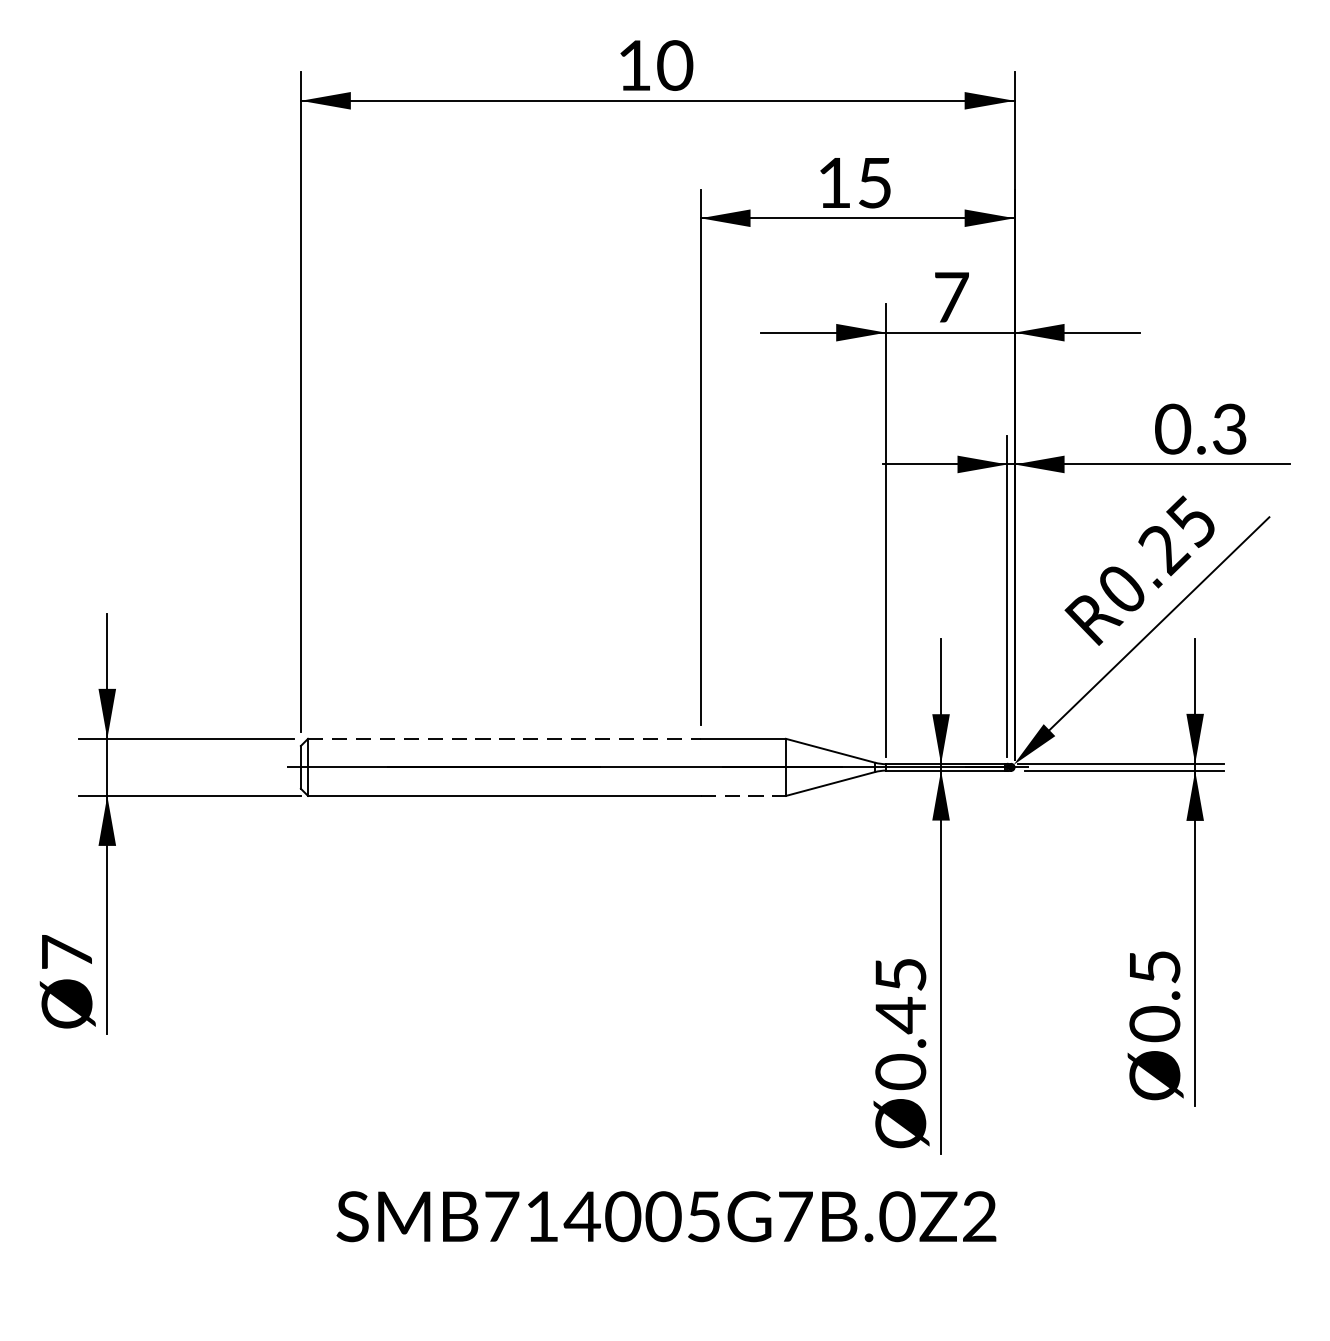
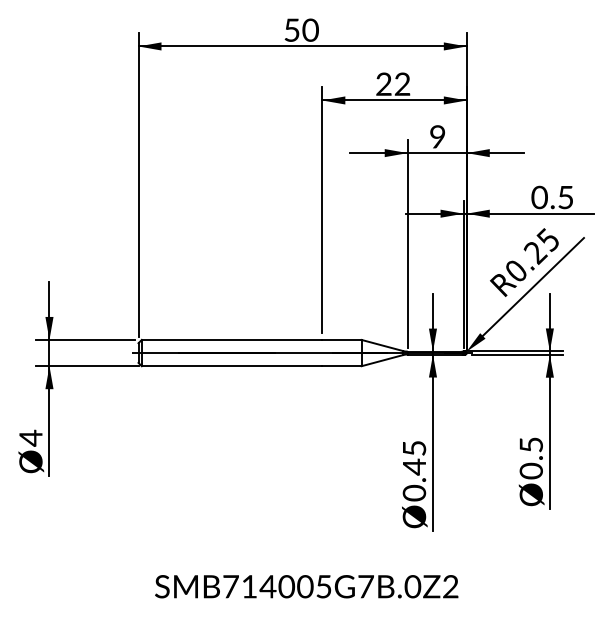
text: (633, 63) -> (291, 29), 10 -> 50
text: (855, 181) -> (393, 83), 15 -> 22
text: (950, 296) -> (437, 136), 7 -> 9
text: (1229, 429) -> (565, 197), 0.3 -> 0.5
line: (505, 737) -> (232, 339), dashed -> solid
line: (744, 796) -> (342, 366), dashed -> solid
text: (66, 950) -> (30, 437), 7 -> 4
text: (666, 1216) -> (306, 586), moved

